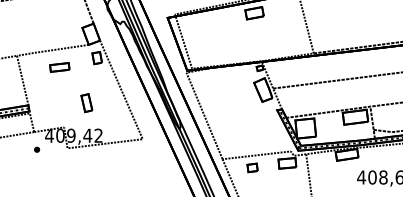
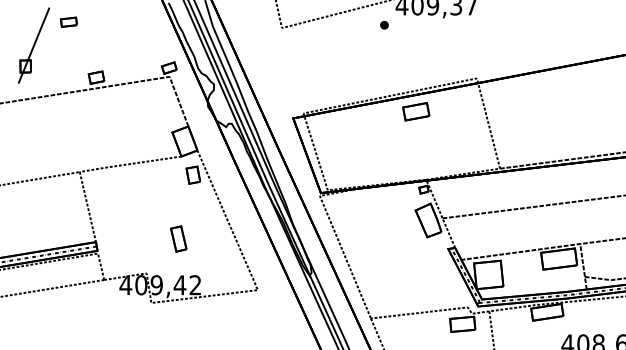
part: (59, 67) -> (140, 188), removed
part: (37, 149) -> (108, 304), removed
part: (252, 167) -> (413, 330), removed

